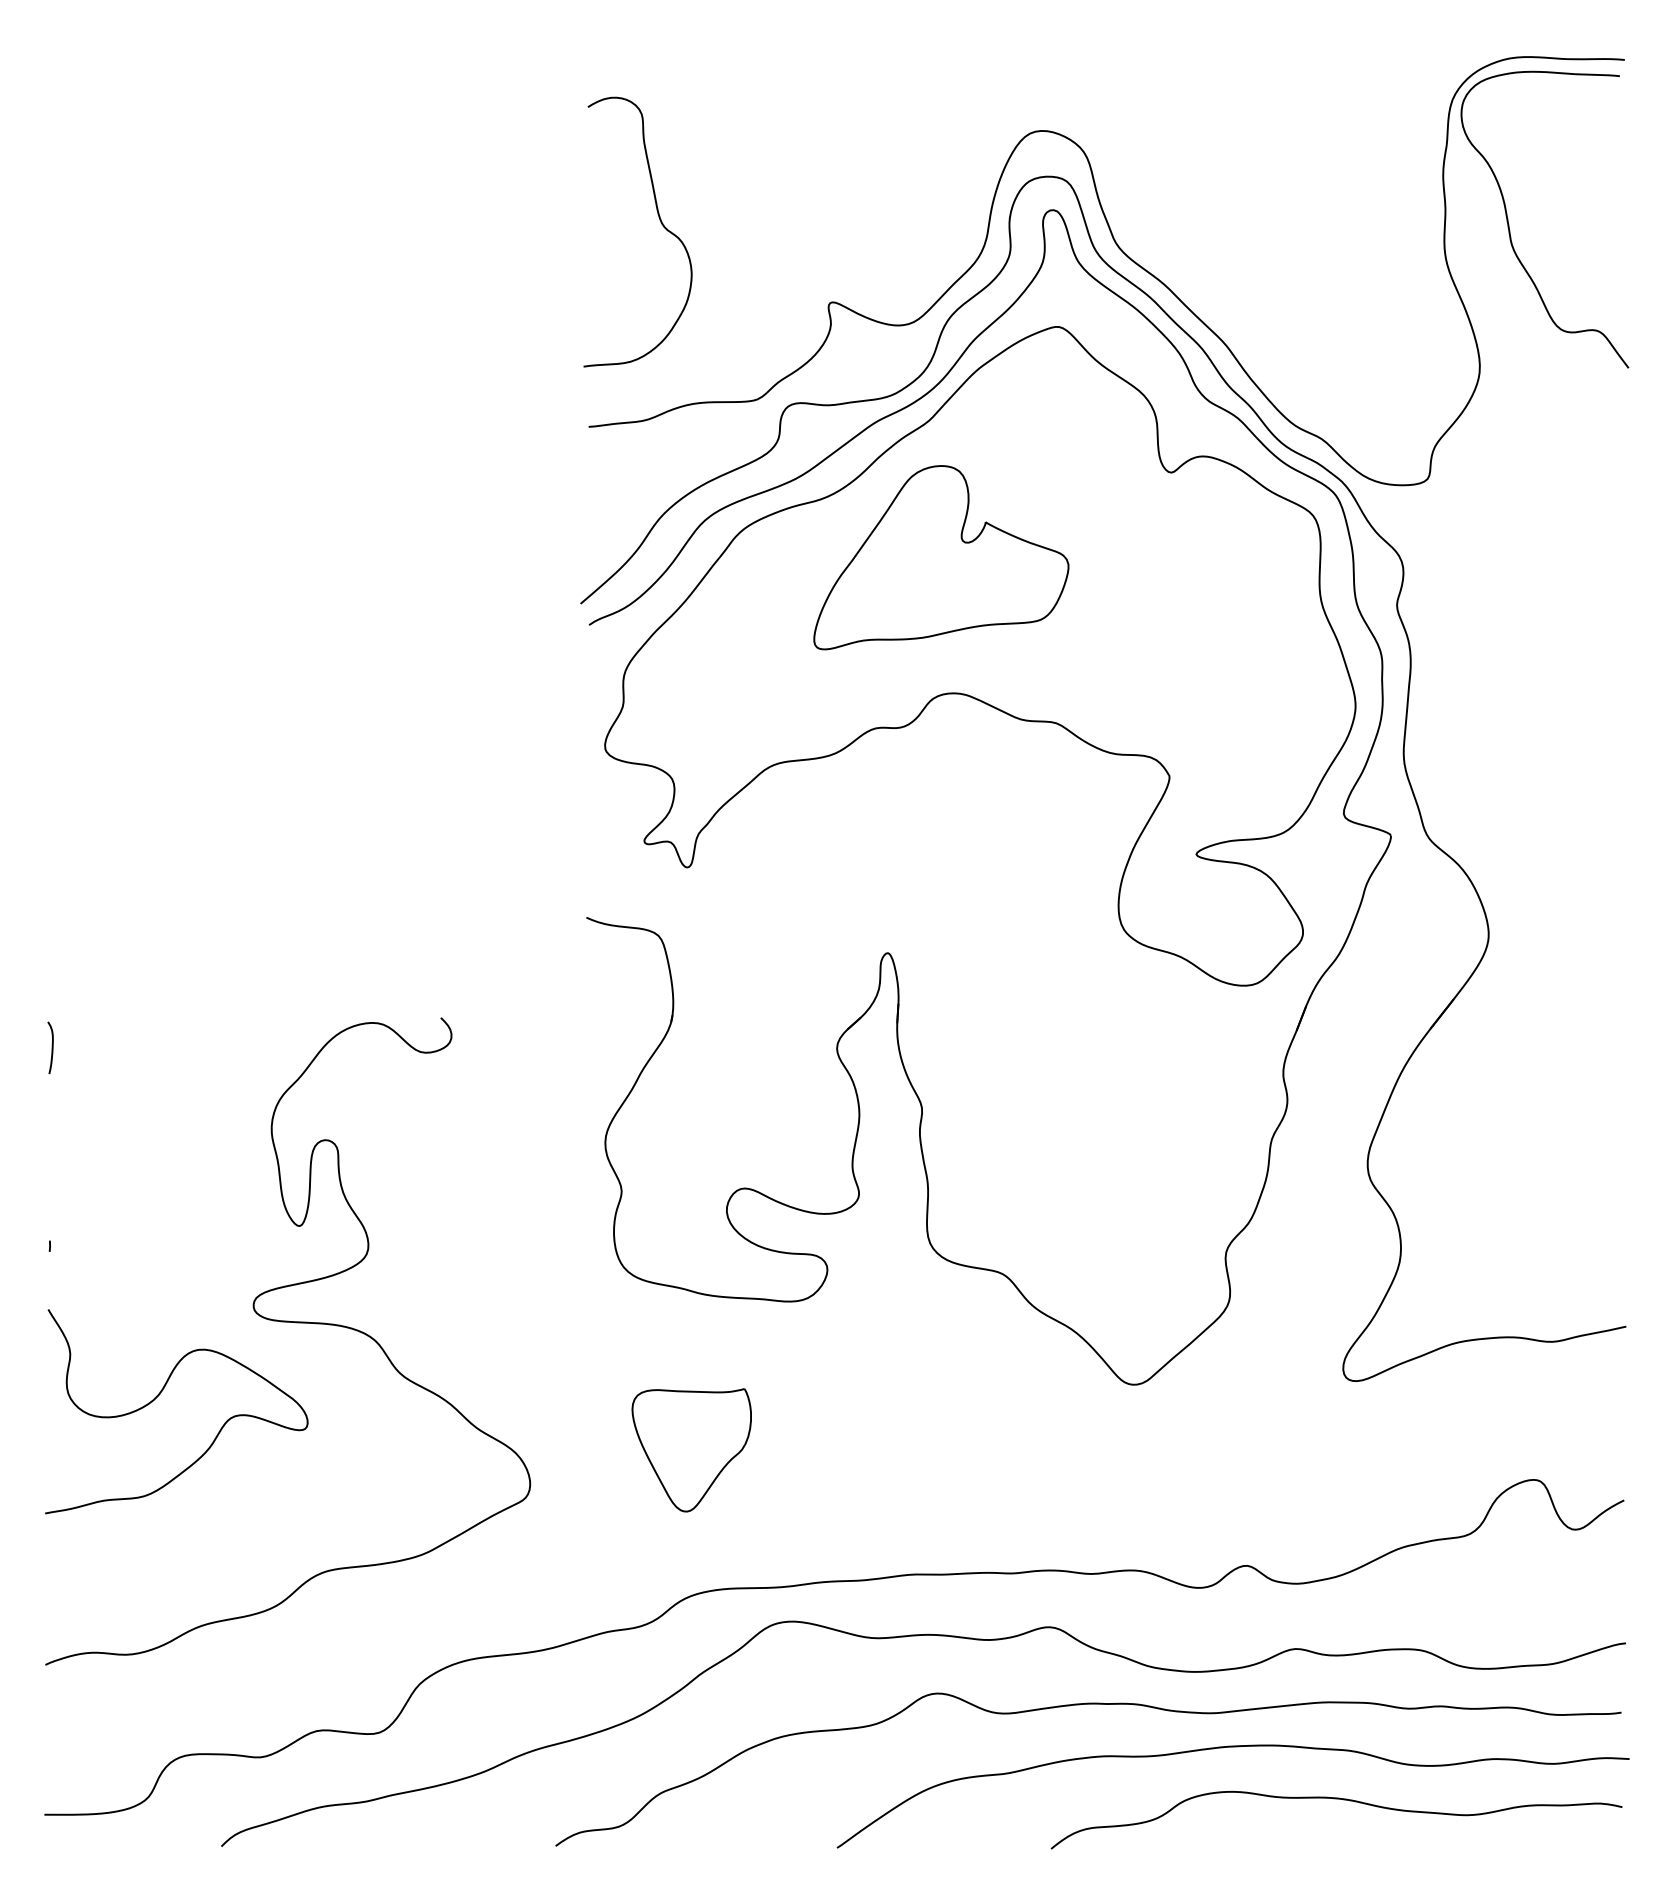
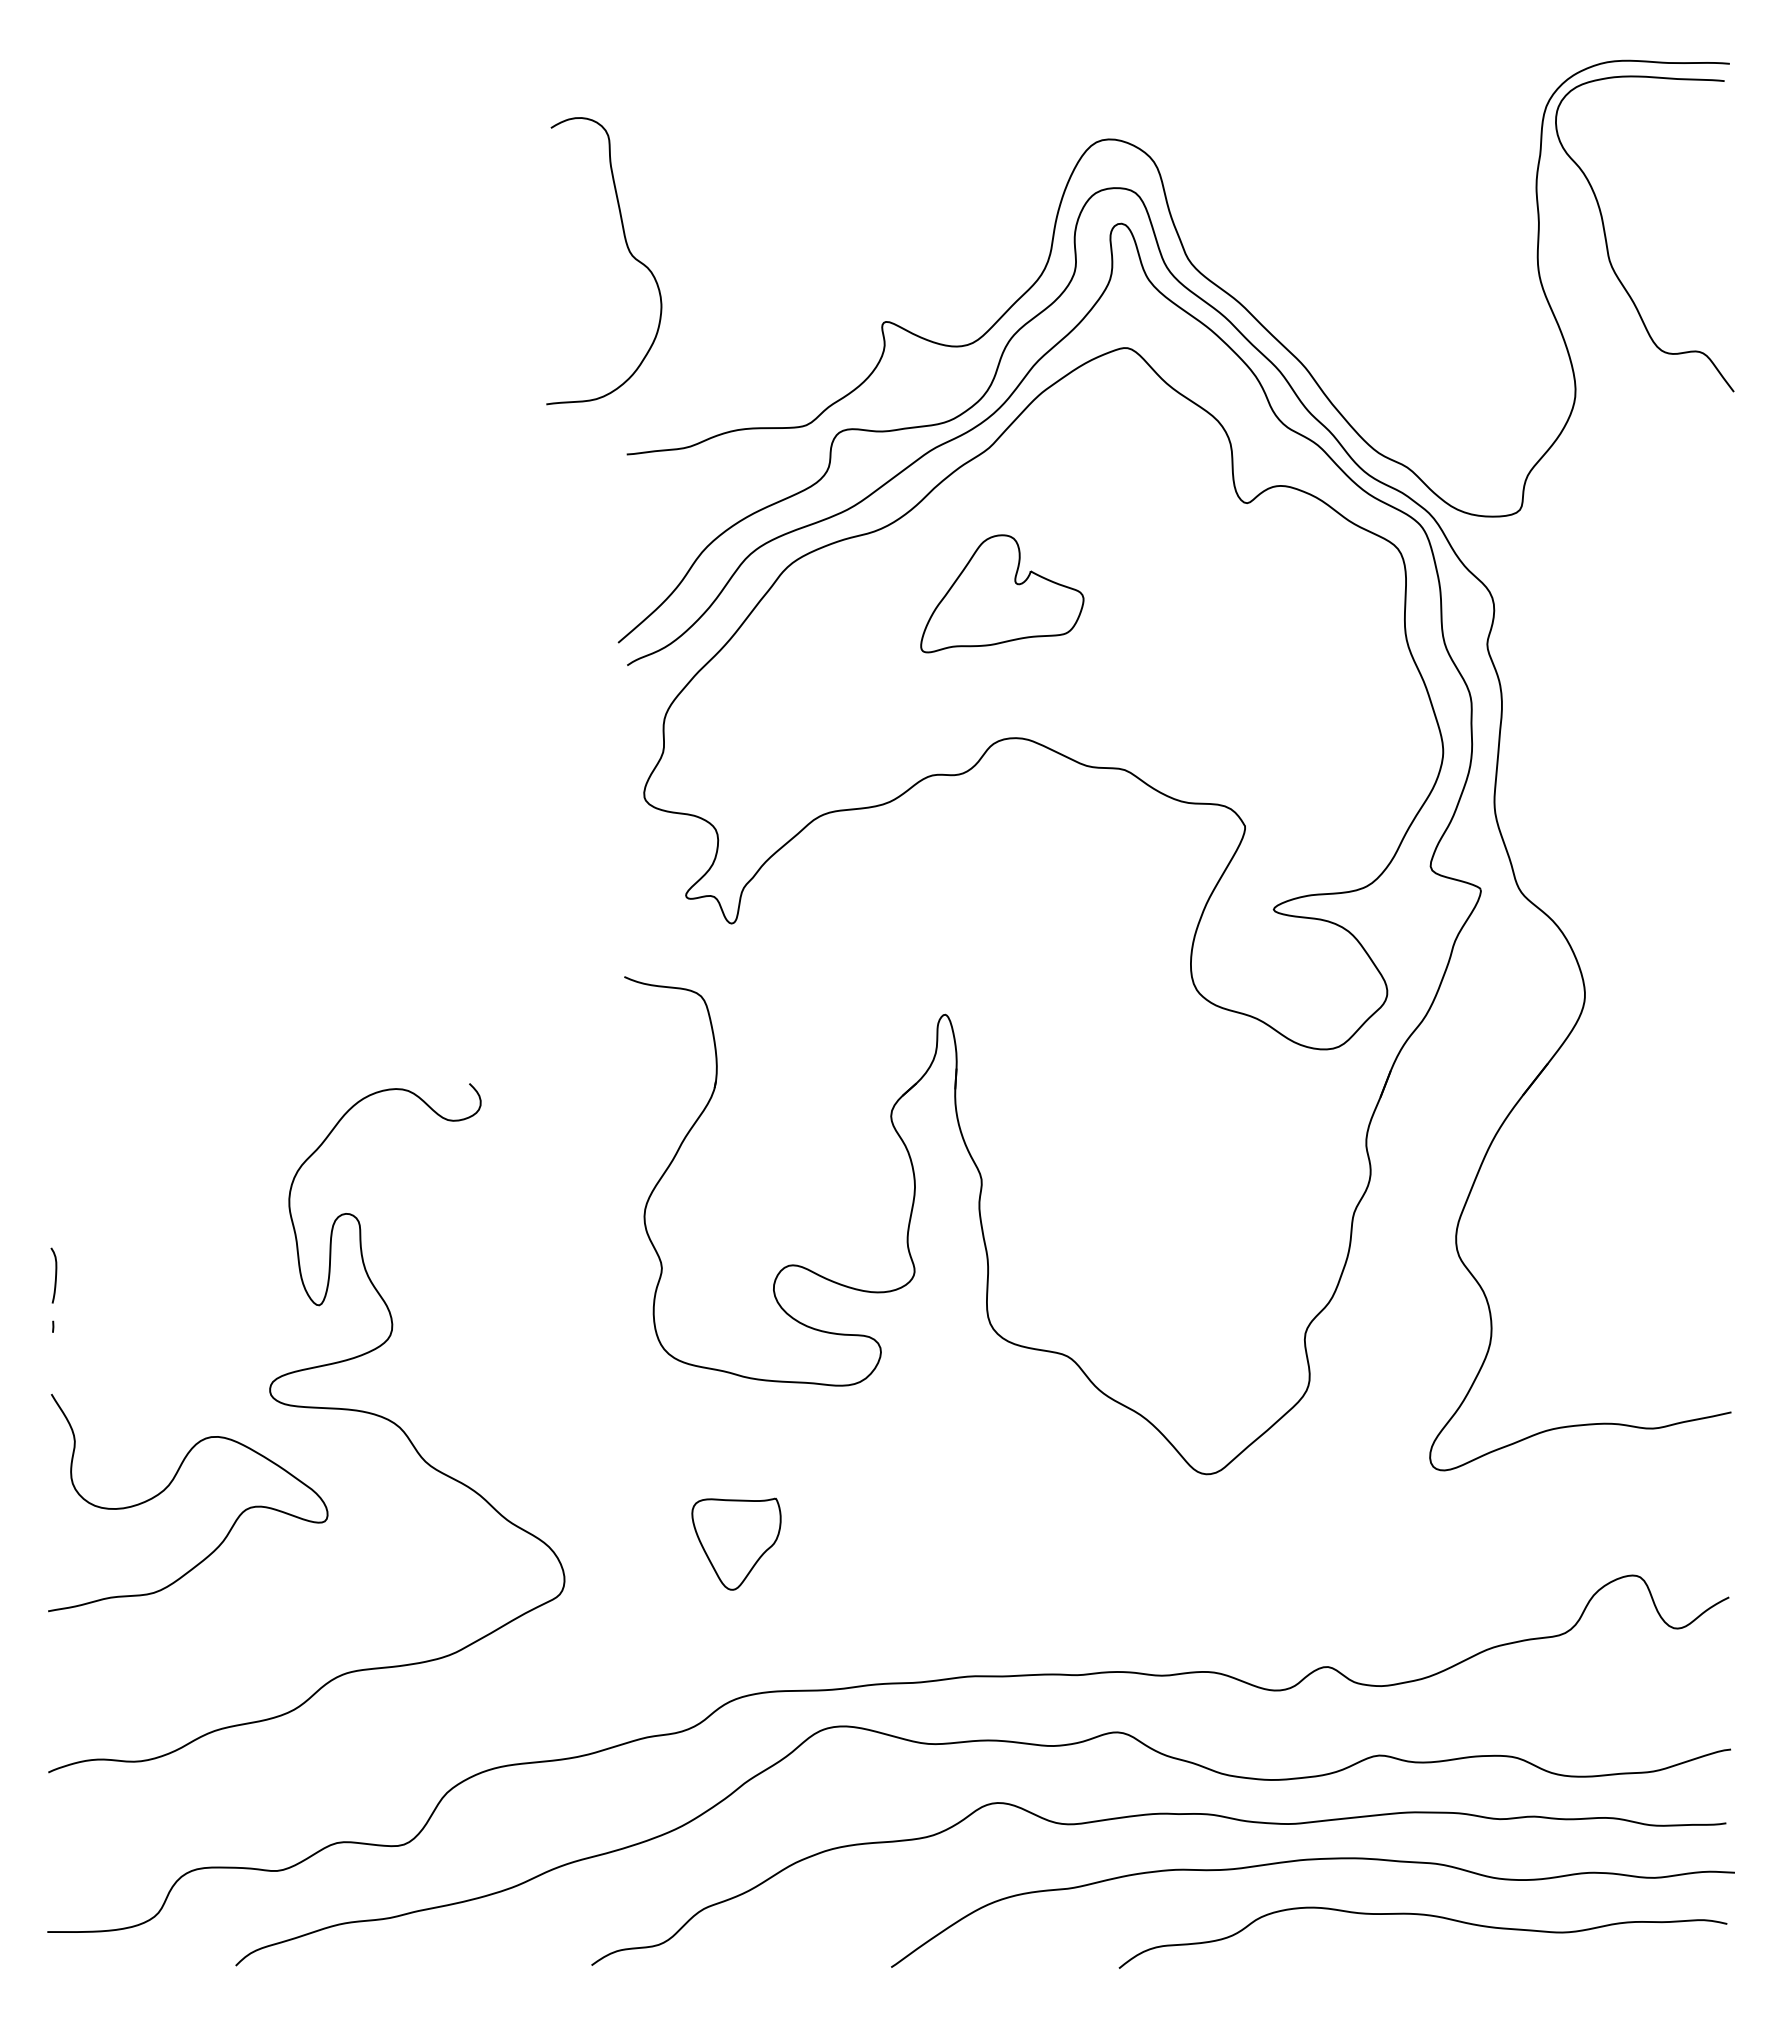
curve: (659, 221) -> (627, 249), moved
part: (941, 557) -> (1002, 593), size x0.6
curve: (52, 1047) -> (55, 1275), moved
part: (691, 1450) -> (736, 1544), size x0.7

